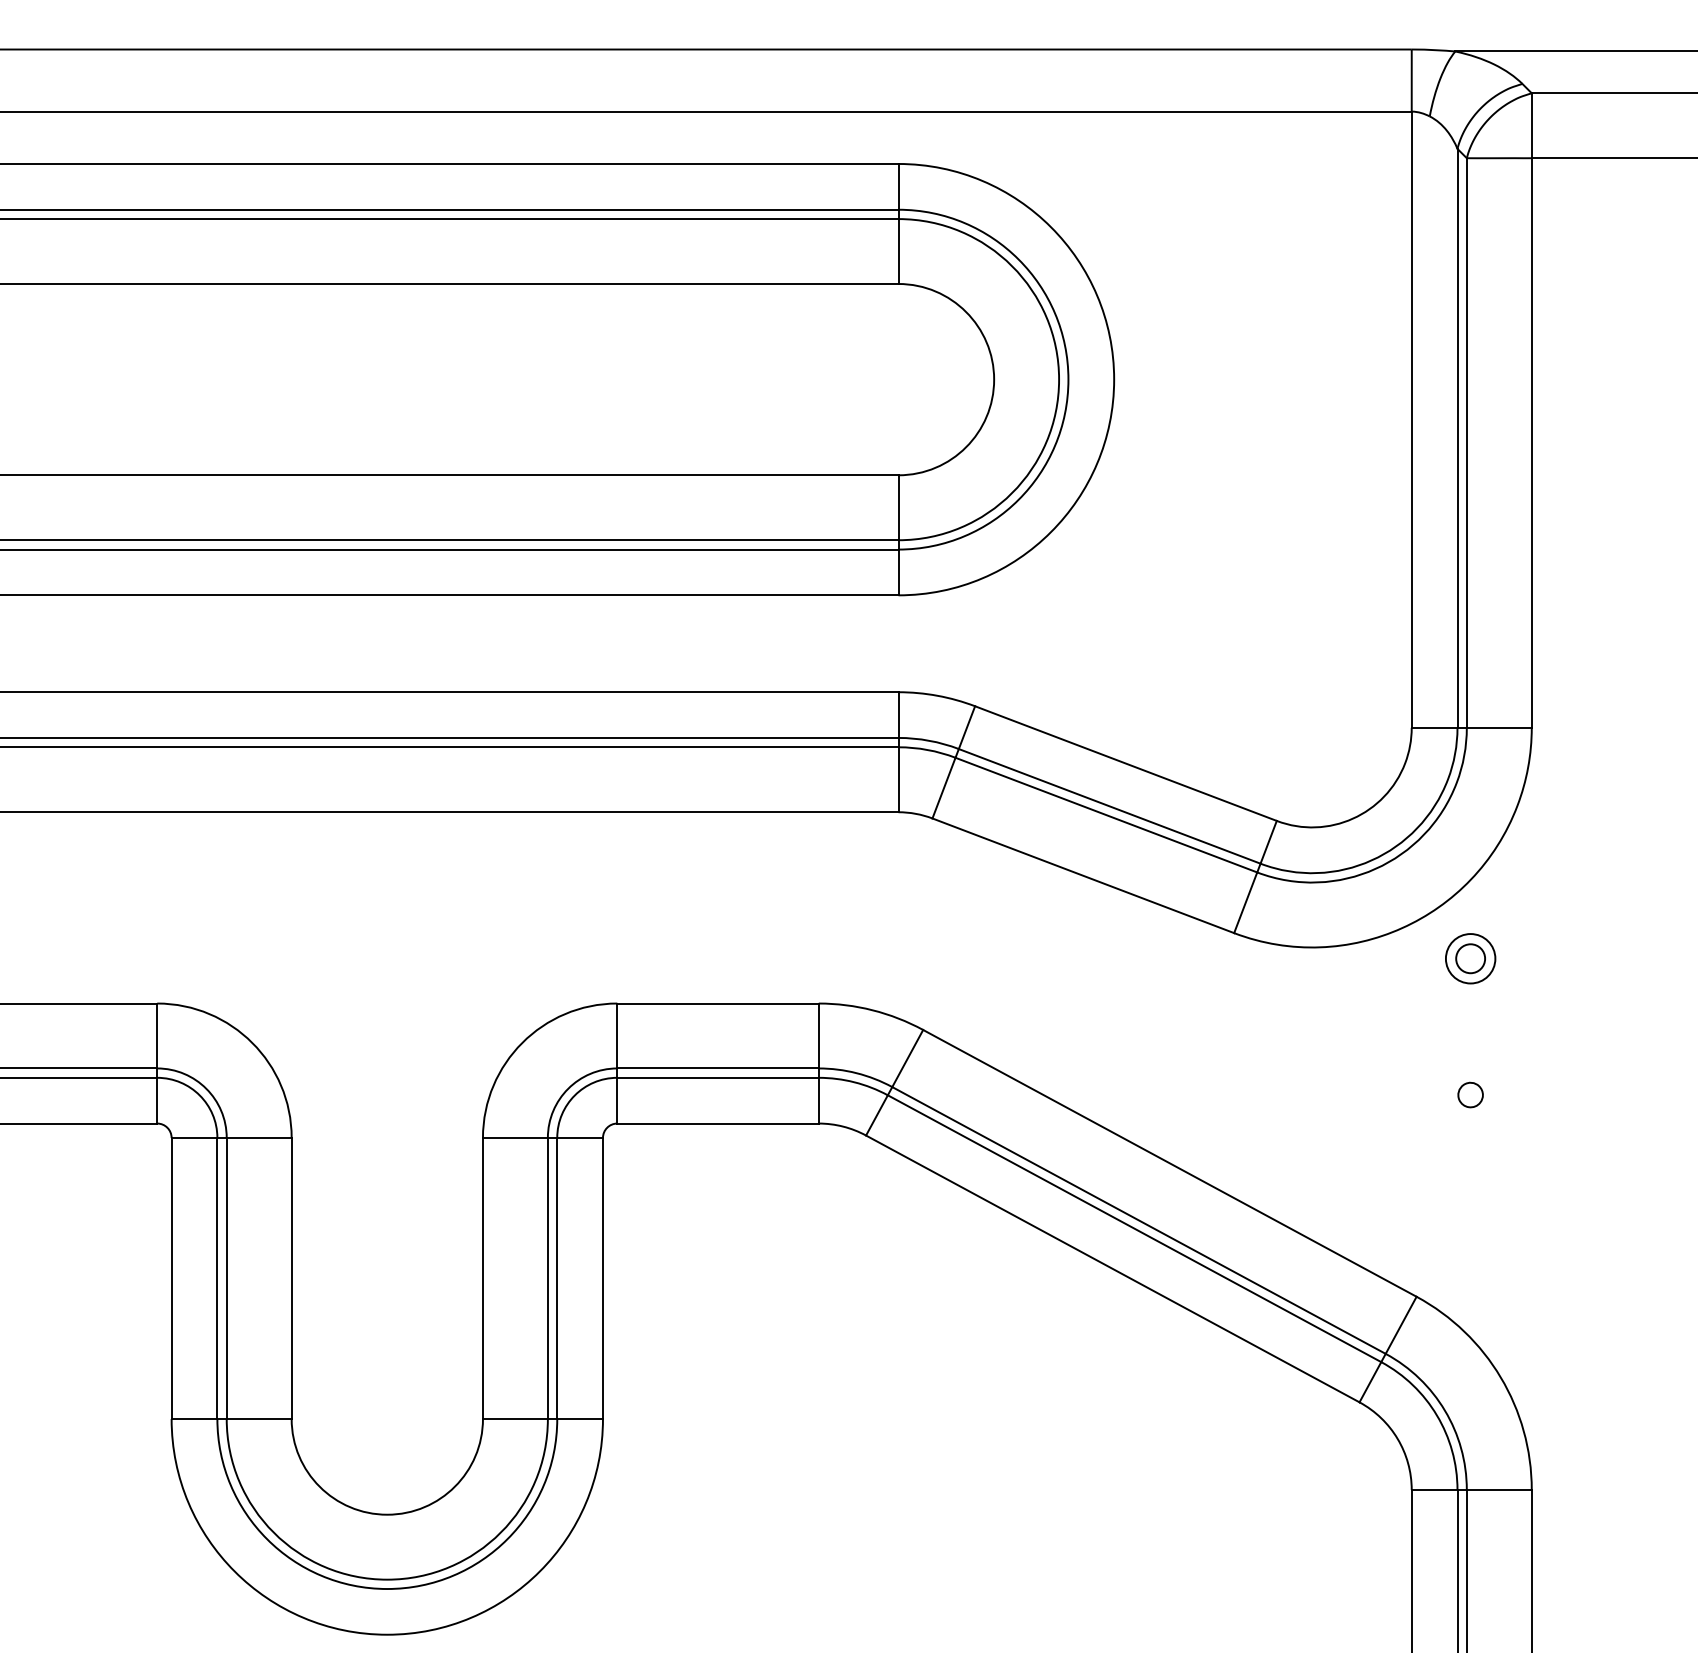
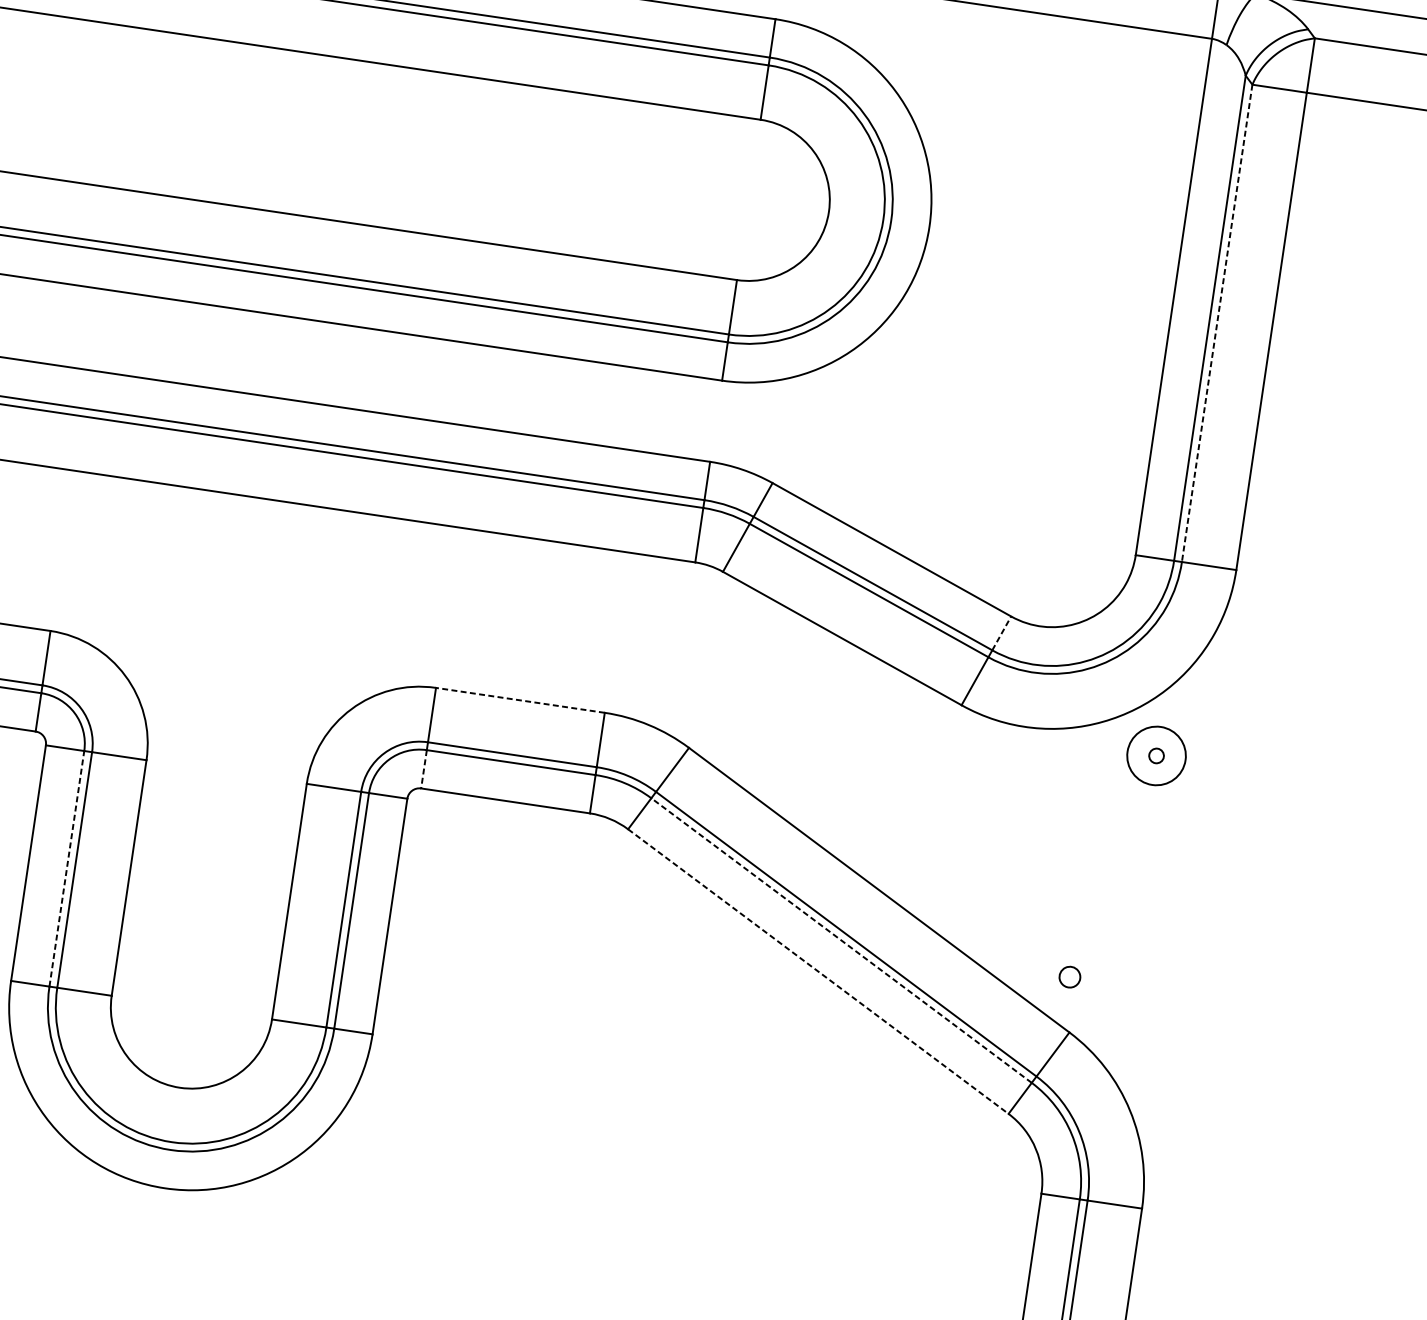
line: (1466, 443) -> (1216, 323), solid -> dashed
line: (1268, 842) -> (1001, 633), solid -> dashed
circle: (1470, 958) -> (1156, 755), size x0.6
circle: (1470, 958) -> (1156, 755), size x1.4
line: (718, 1003) -> (520, 700), solid -> dashed
part: (1470, 1094) -> (1069, 976), moved
line: (617, 1100) -> (424, 769), solid -> dashed
line: (1134, 1228) -> (841, 940), solid -> dashed
line: (1113, 1269) -> (818, 972), solid -> dashed
line: (217, 1278) -> (66, 868), solid -> dashed

